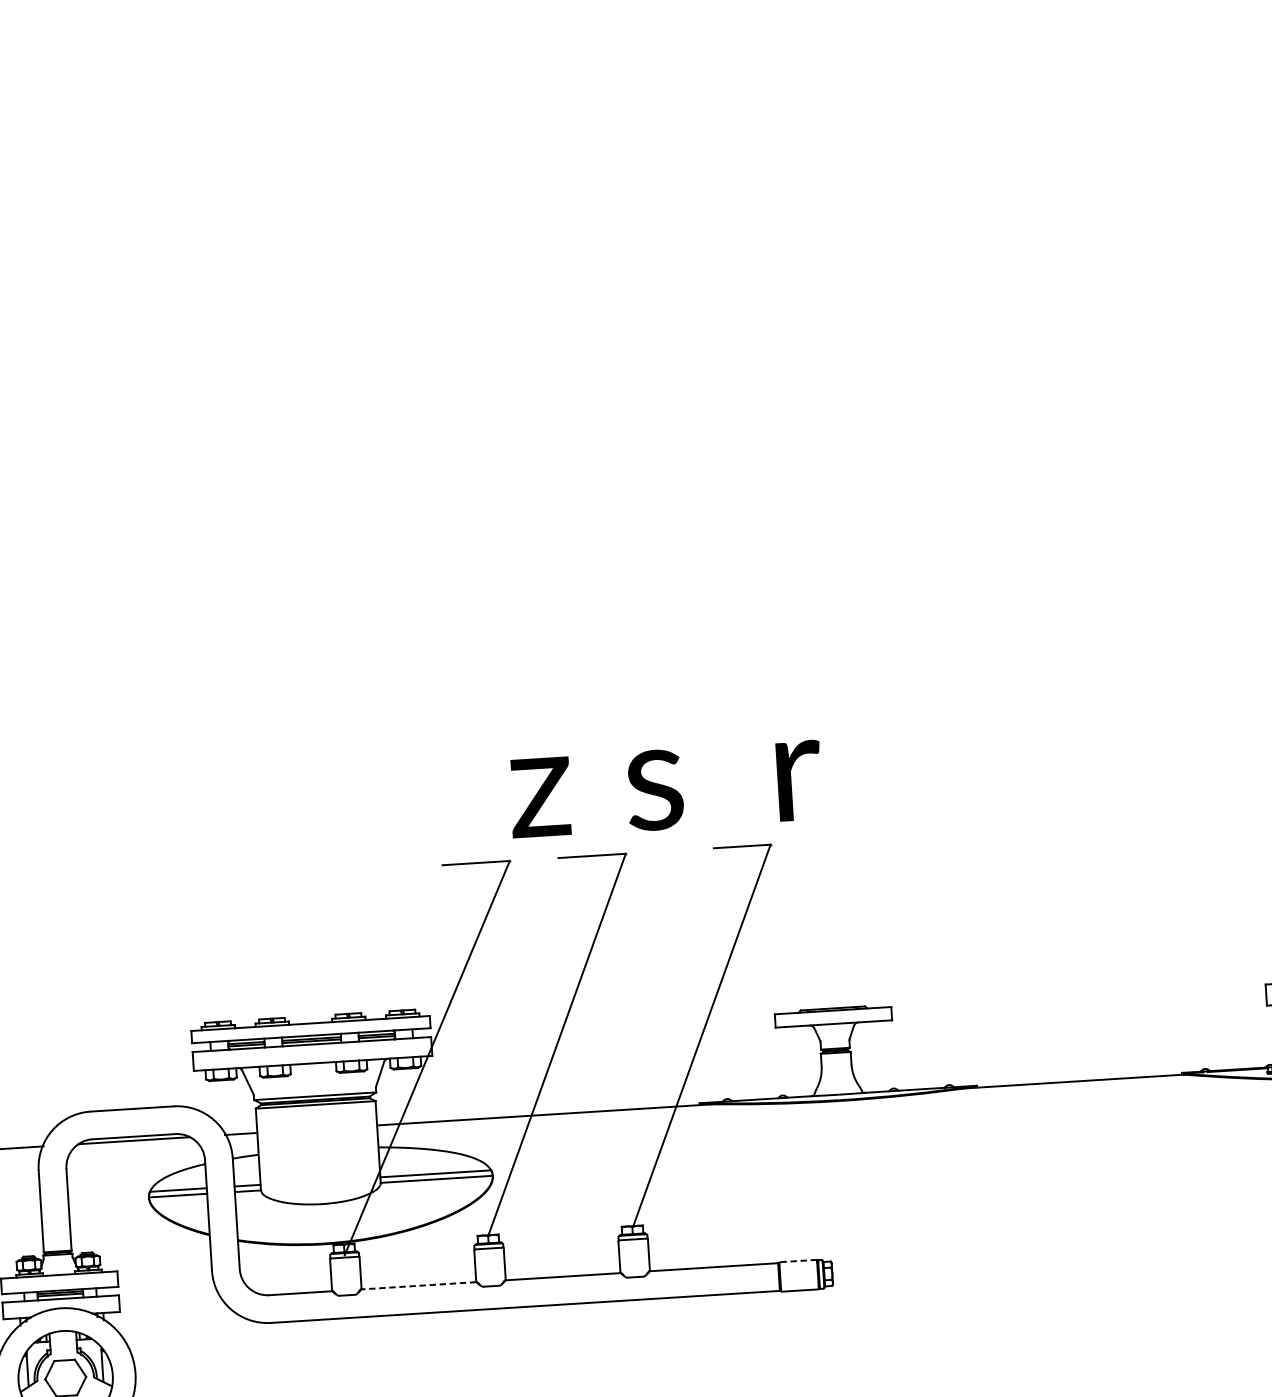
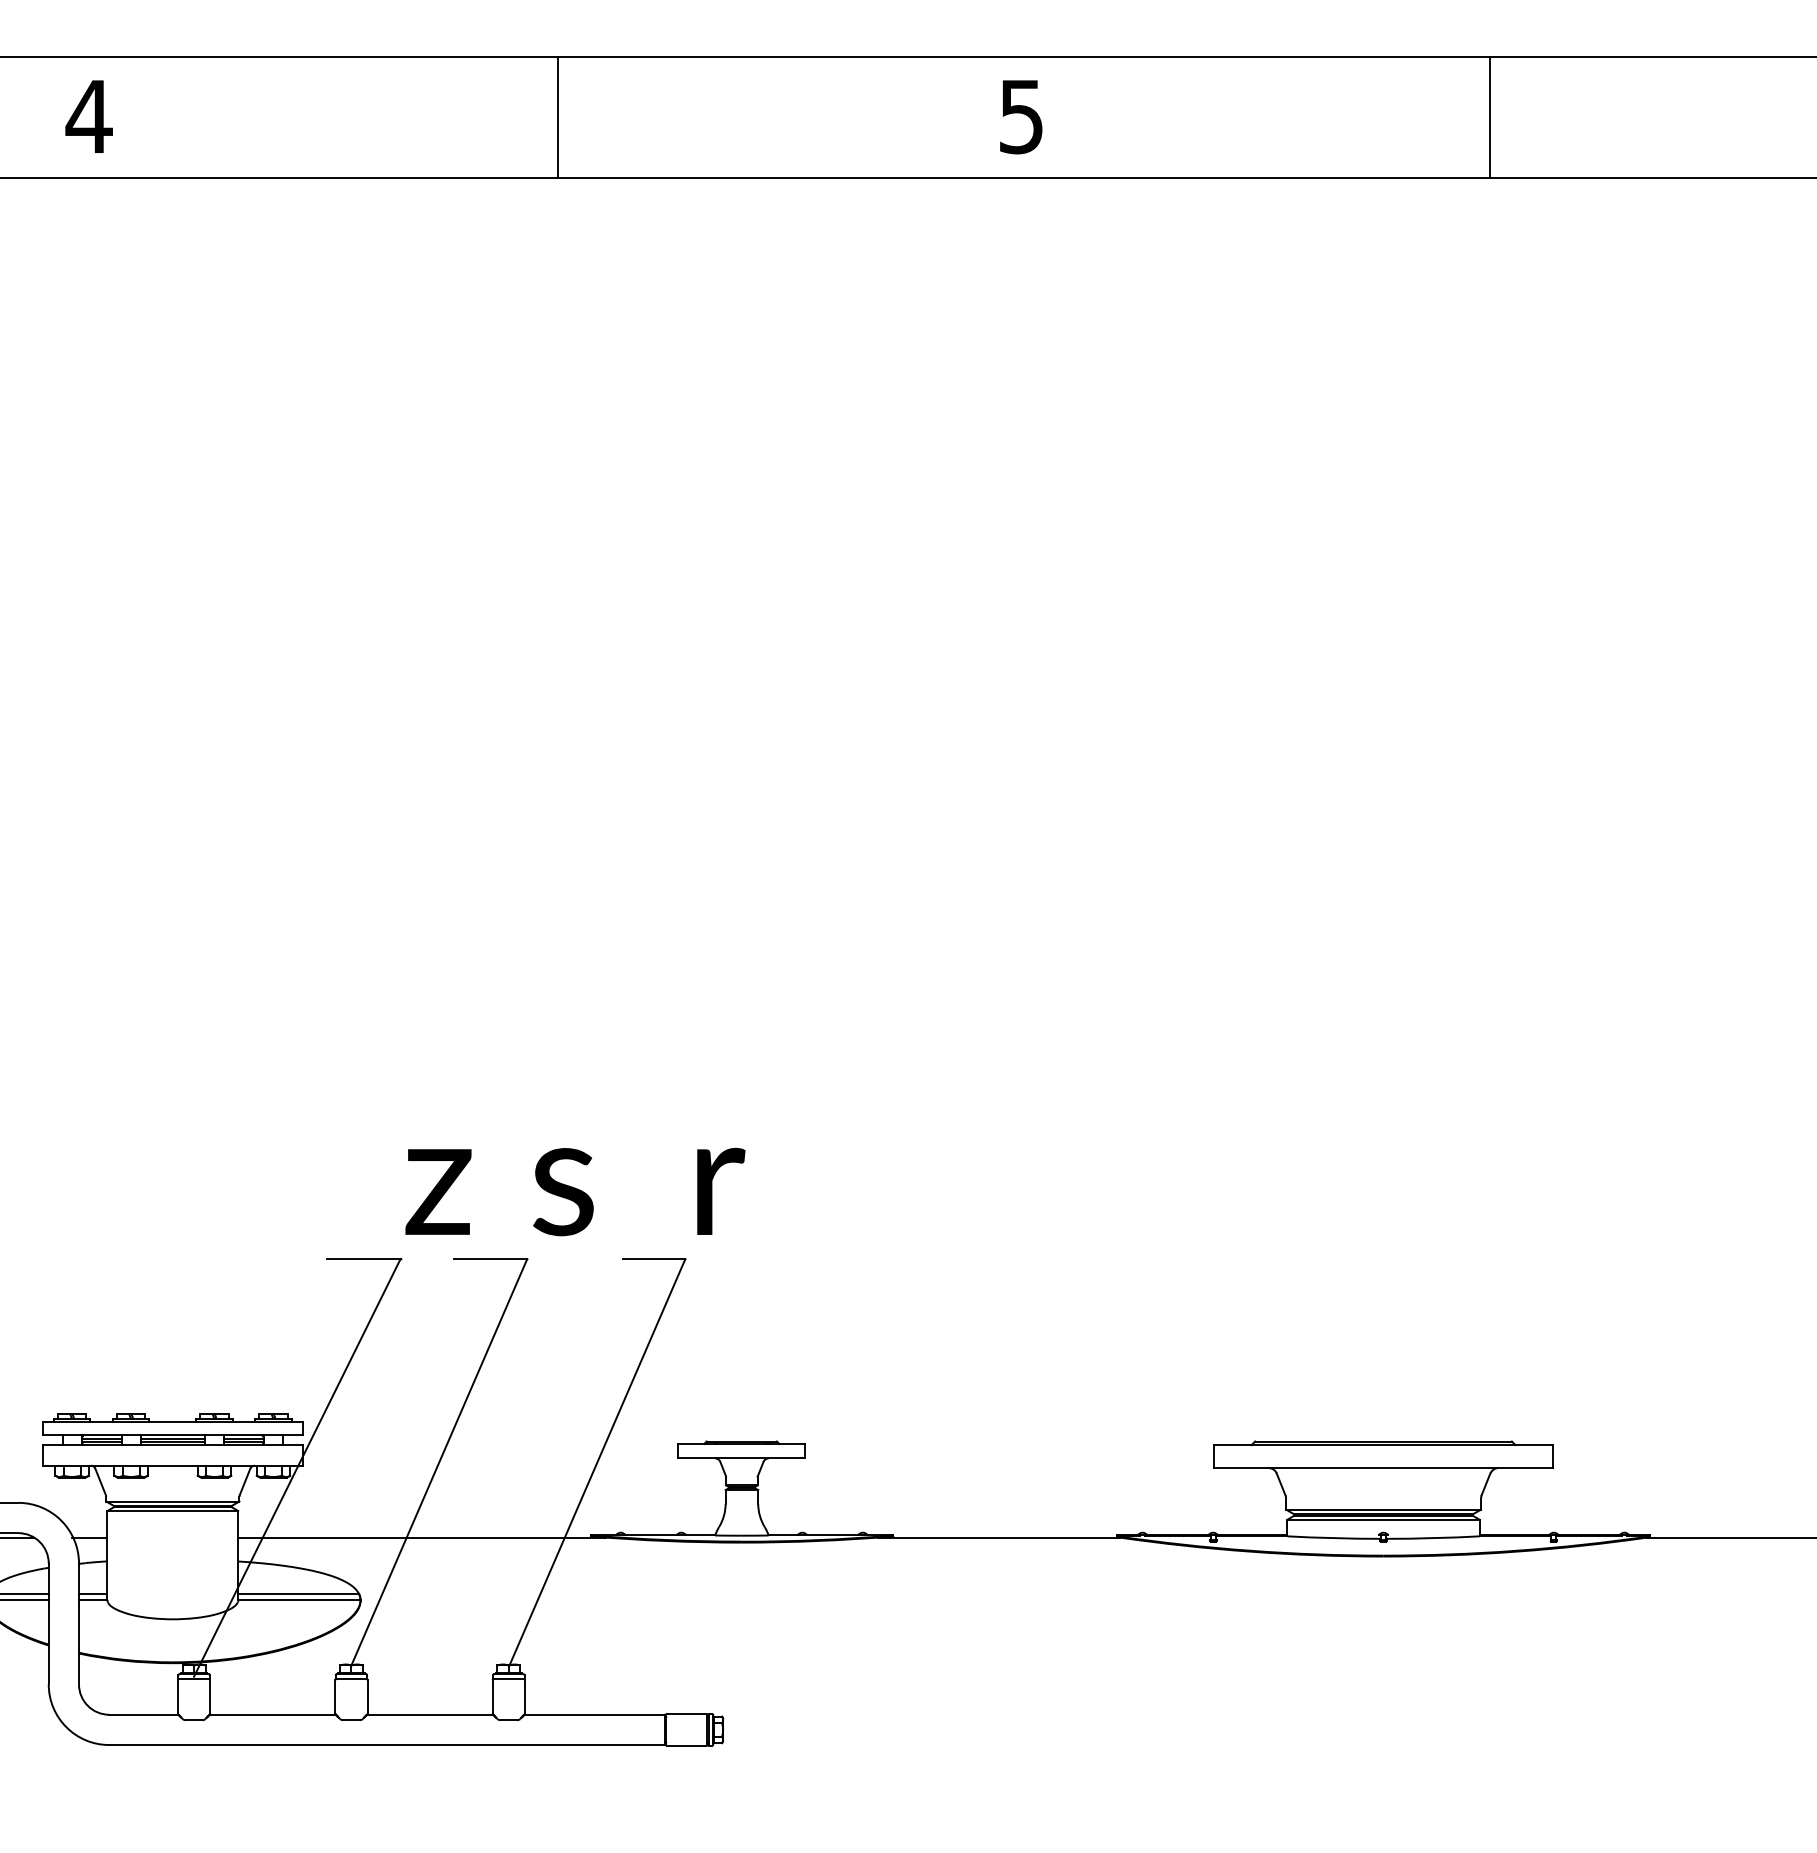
line: (798, 1260) -> (687, 1713), dashed -> solid
line: (418, 1285) -> (272, 1714), dashed -> solid

